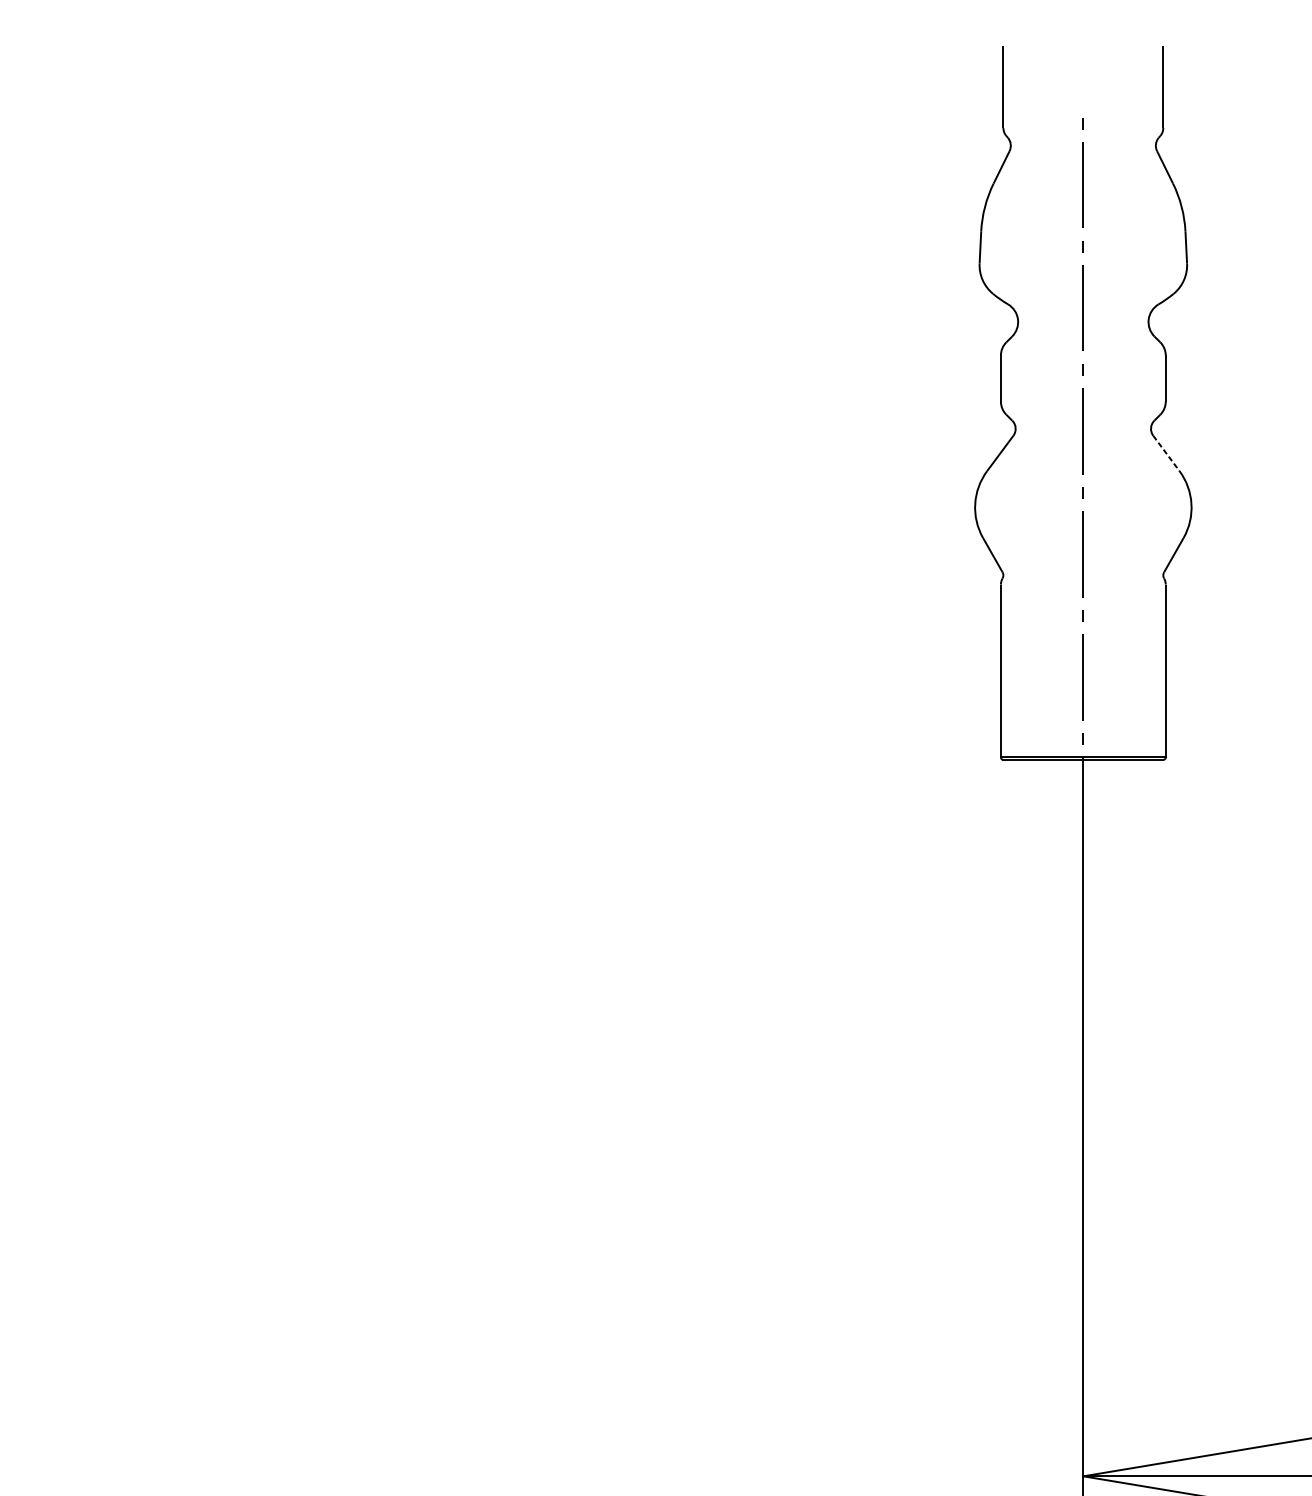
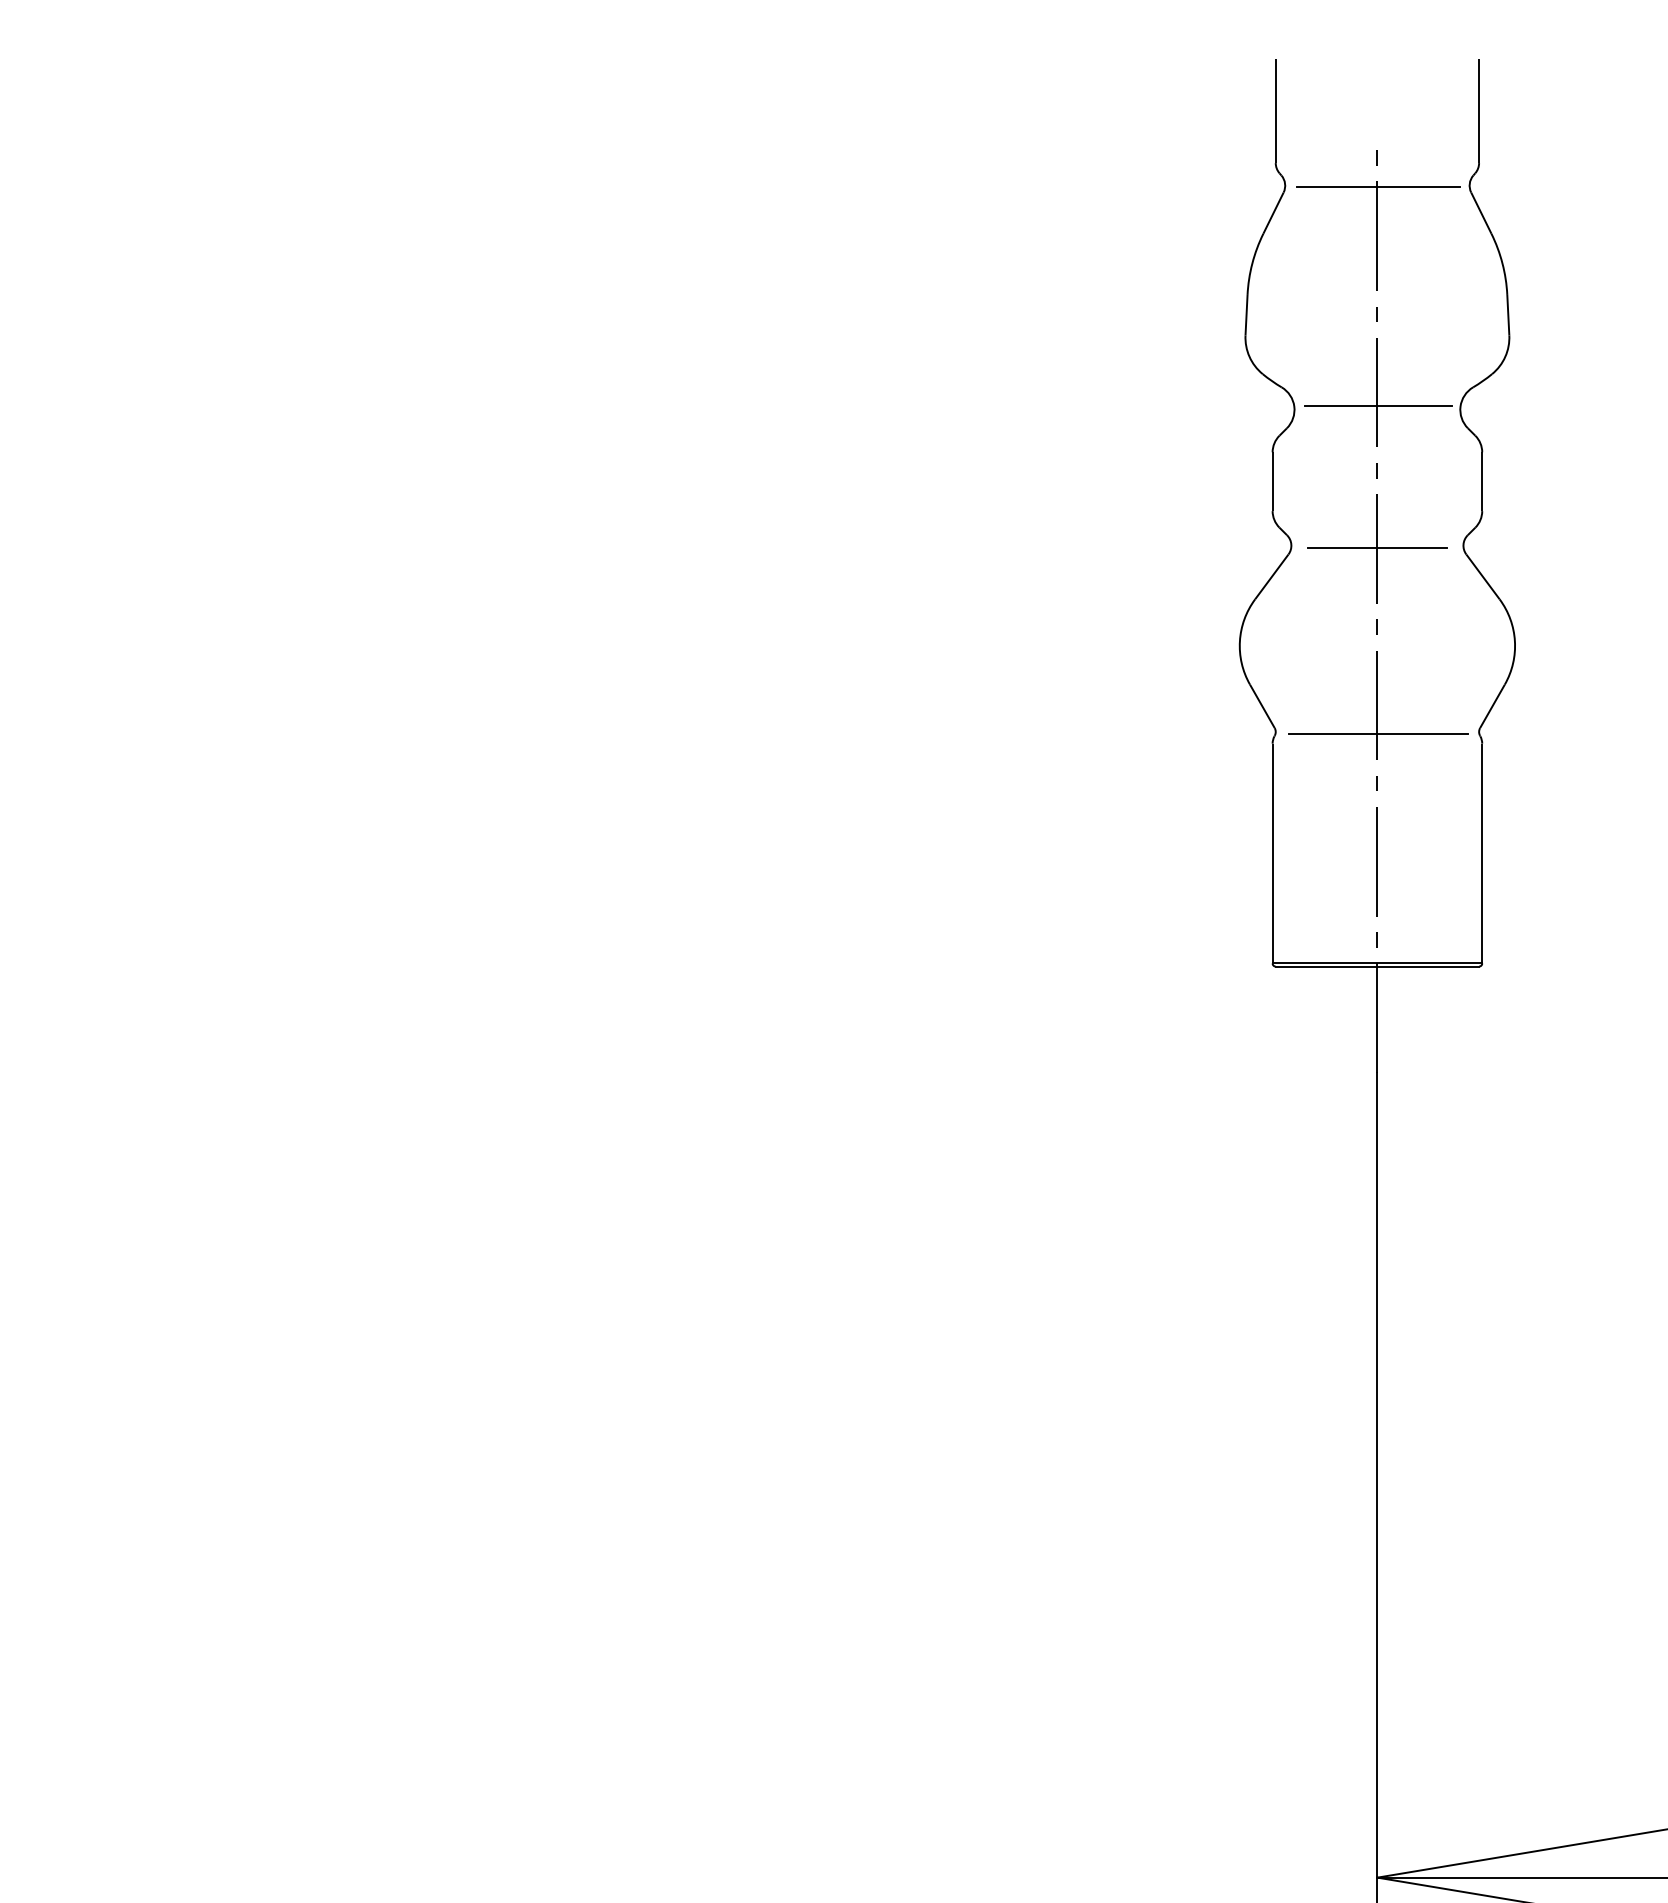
line: (1084, 146) -> (1378, 186), added
line: (1084, 318) -> (1378, 405), added
line: (1083, 431) -> (1377, 548), added
line: (1166, 453) -> (1483, 576), dashed -> solid
line: (1084, 577) -> (1378, 734), added

